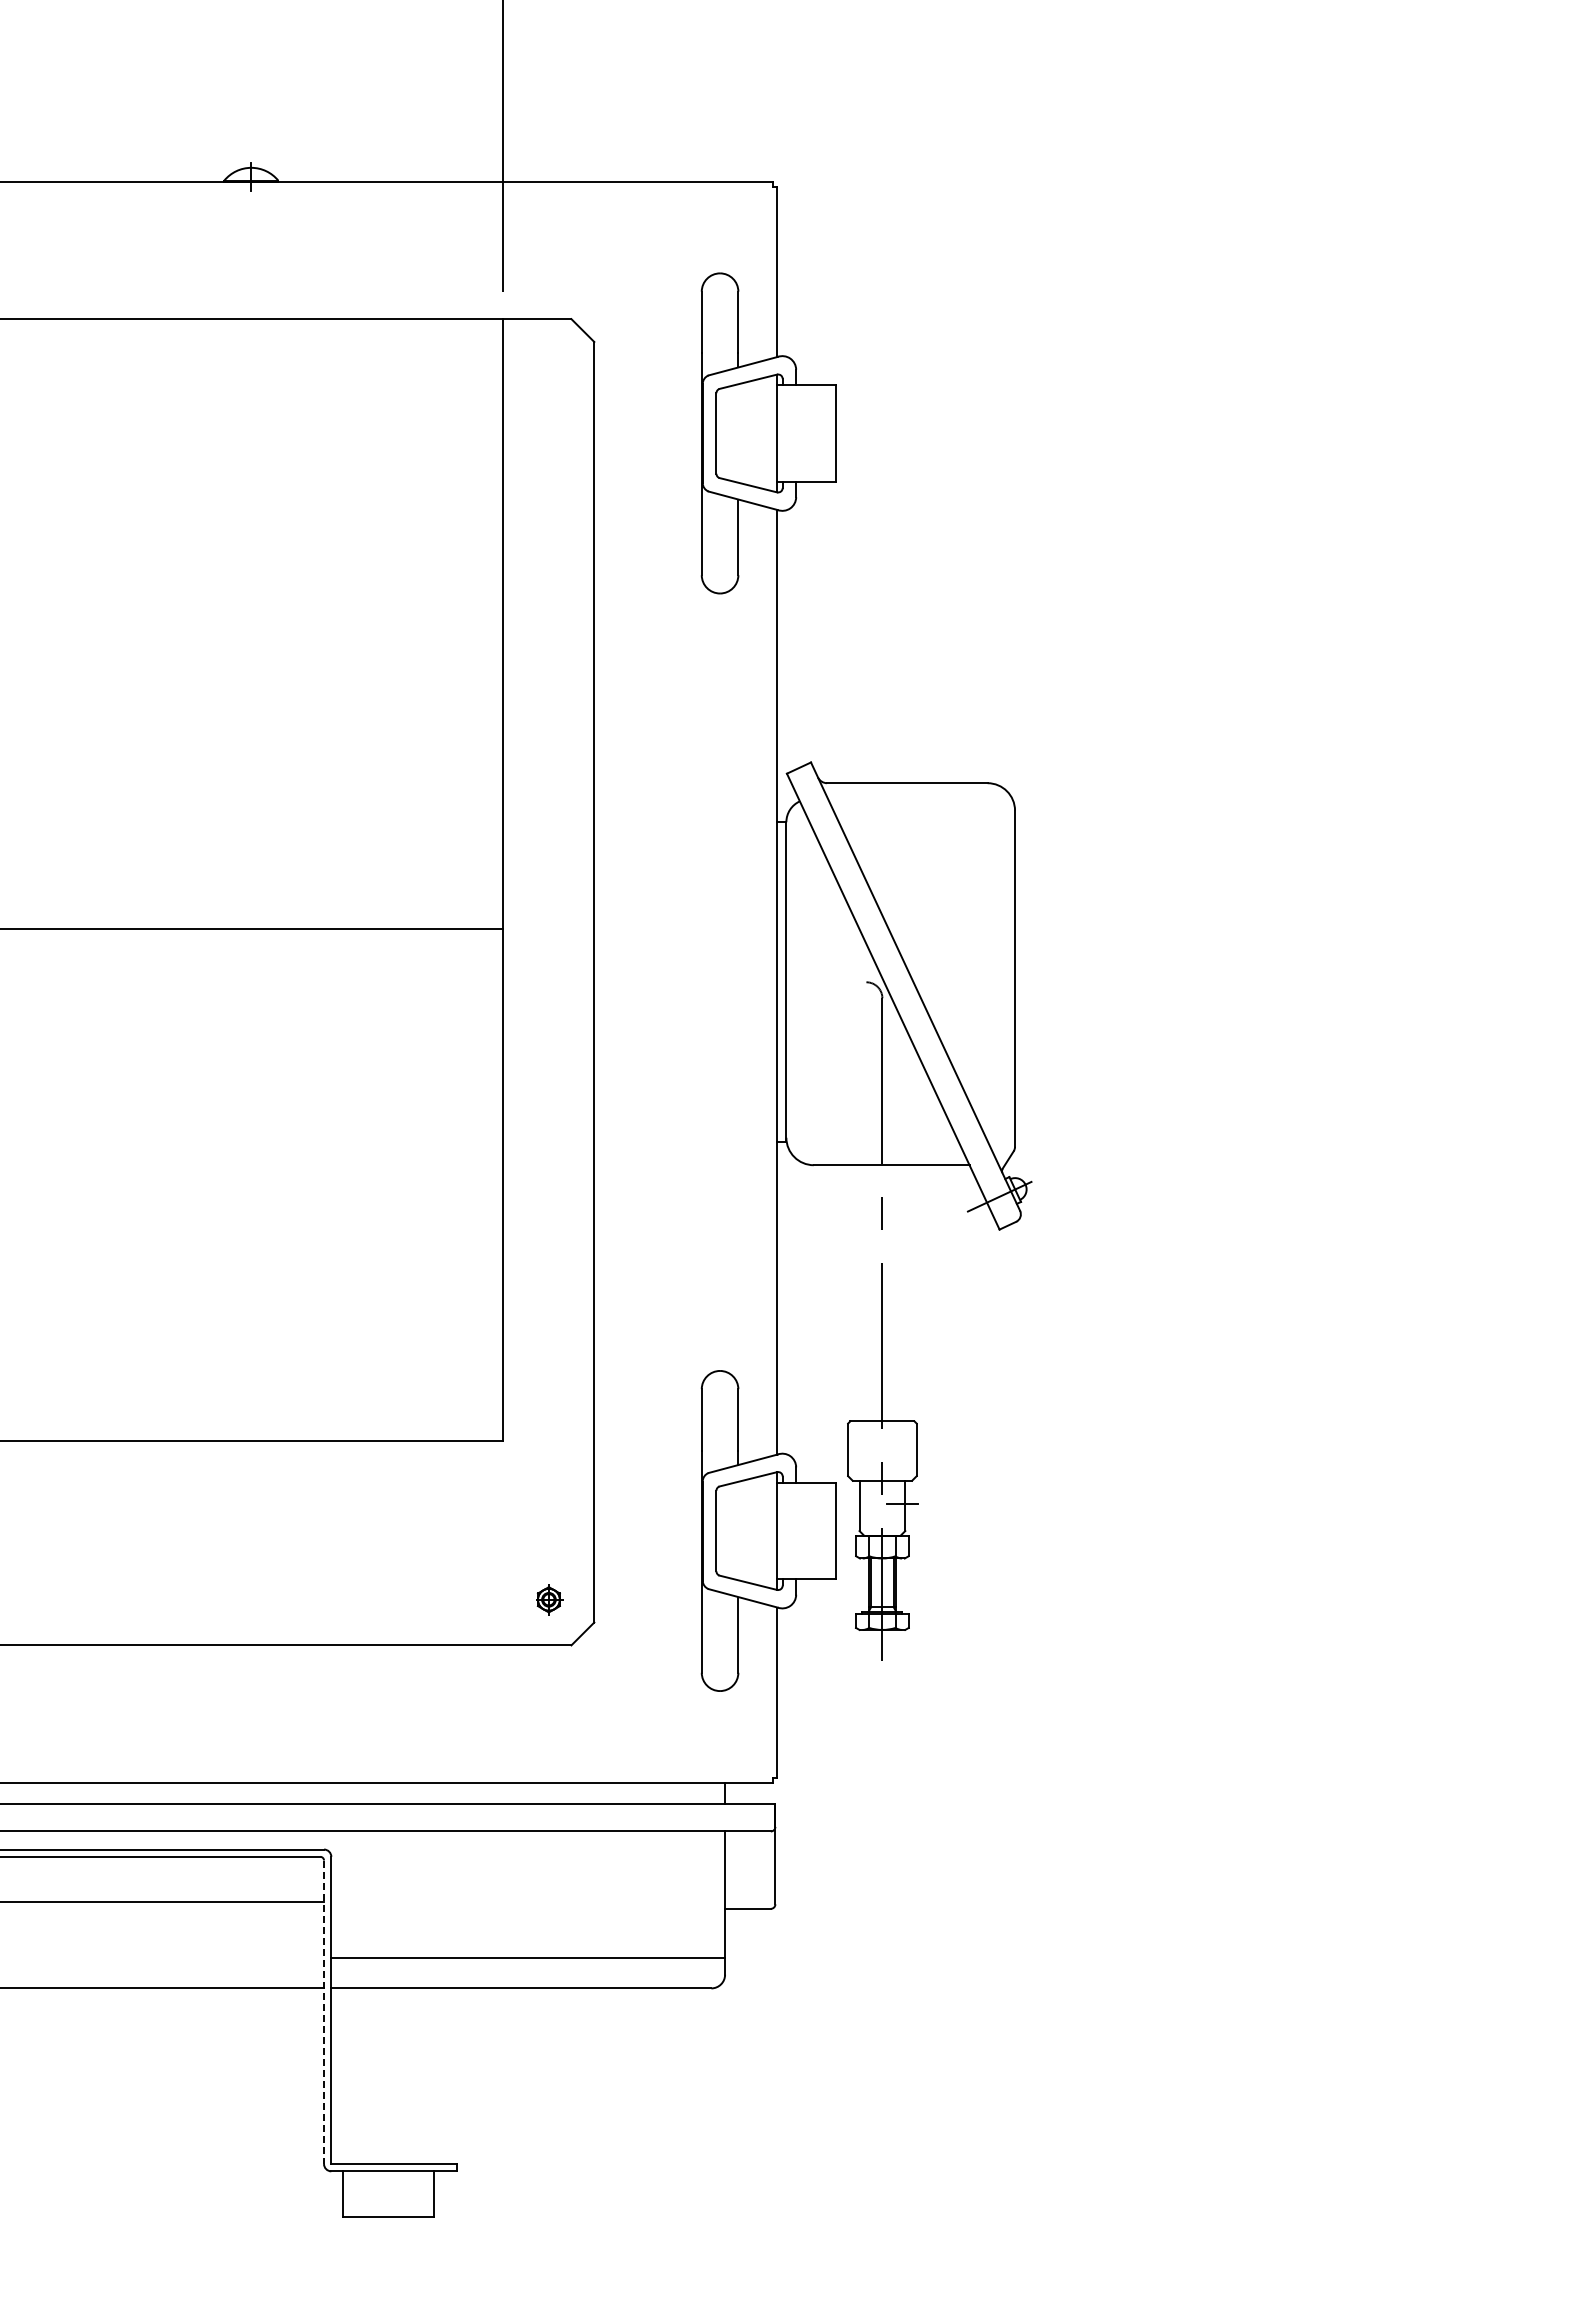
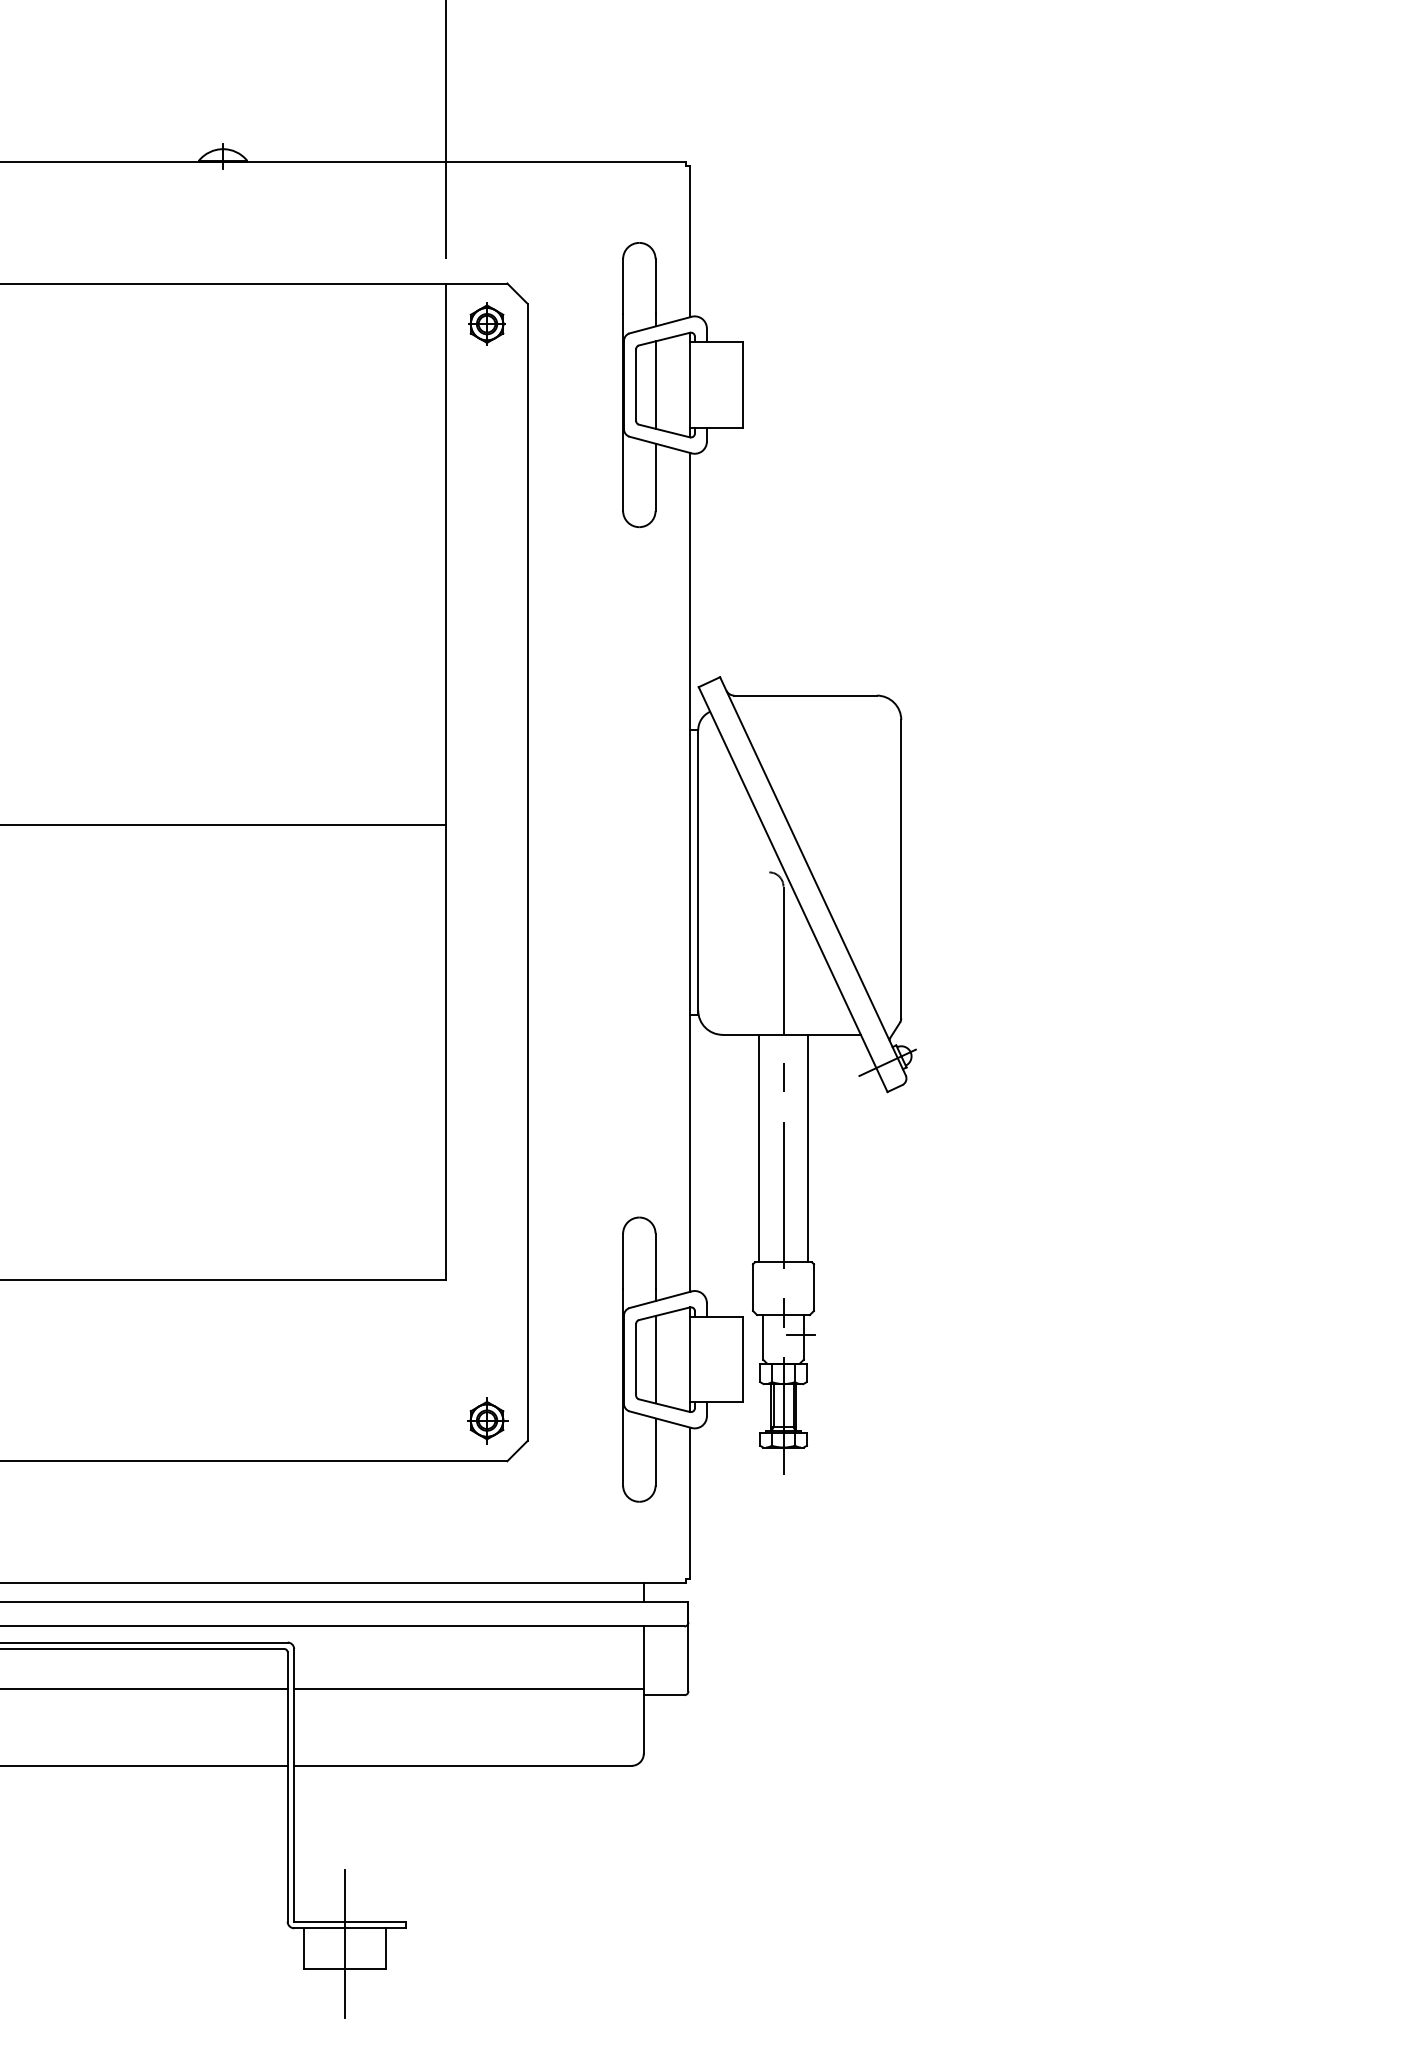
part: (548, 364) -> (486, 323), added
line: (738, 433) -> (655, 385), added
line: (854, 1293) -> (758, 1148), added
line: (909, 1293) -> (807, 1148), added
line: (738, 1530) -> (655, 1359), added
part: (549, 1599) -> (487, 1420), size x1.67
line: (528, 1957) -> (469, 1688), moved
line: (324, 2012) -> (288, 1787), dashed -> solid
line: (388, 2188) -> (344, 1943), added

